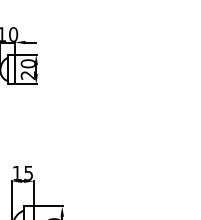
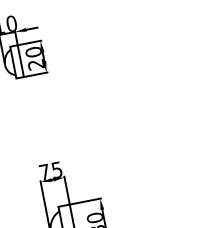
text: (16, 173) -> (44, 172), 15 -> 75

